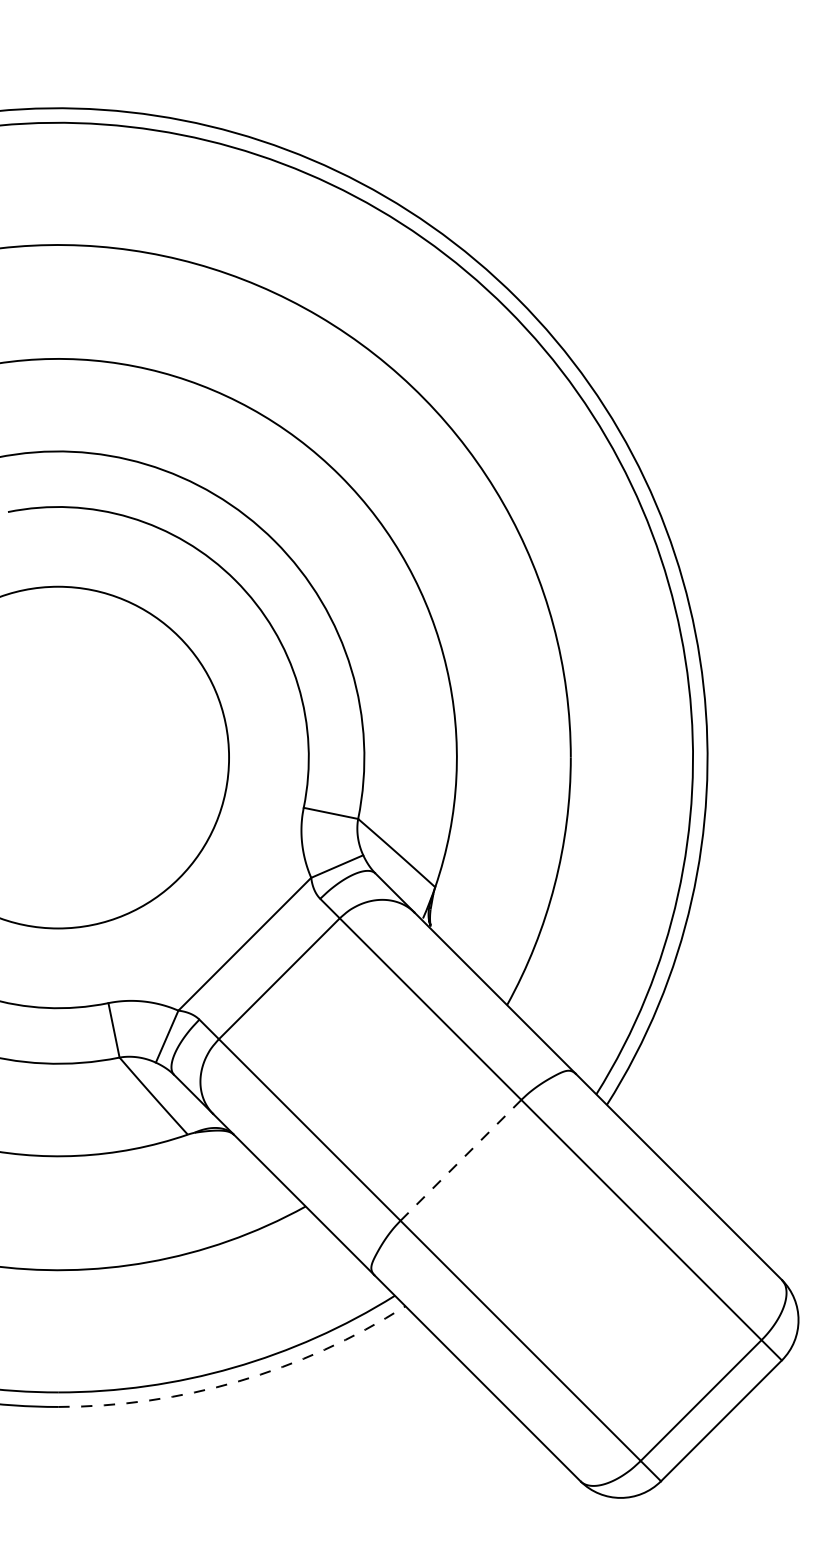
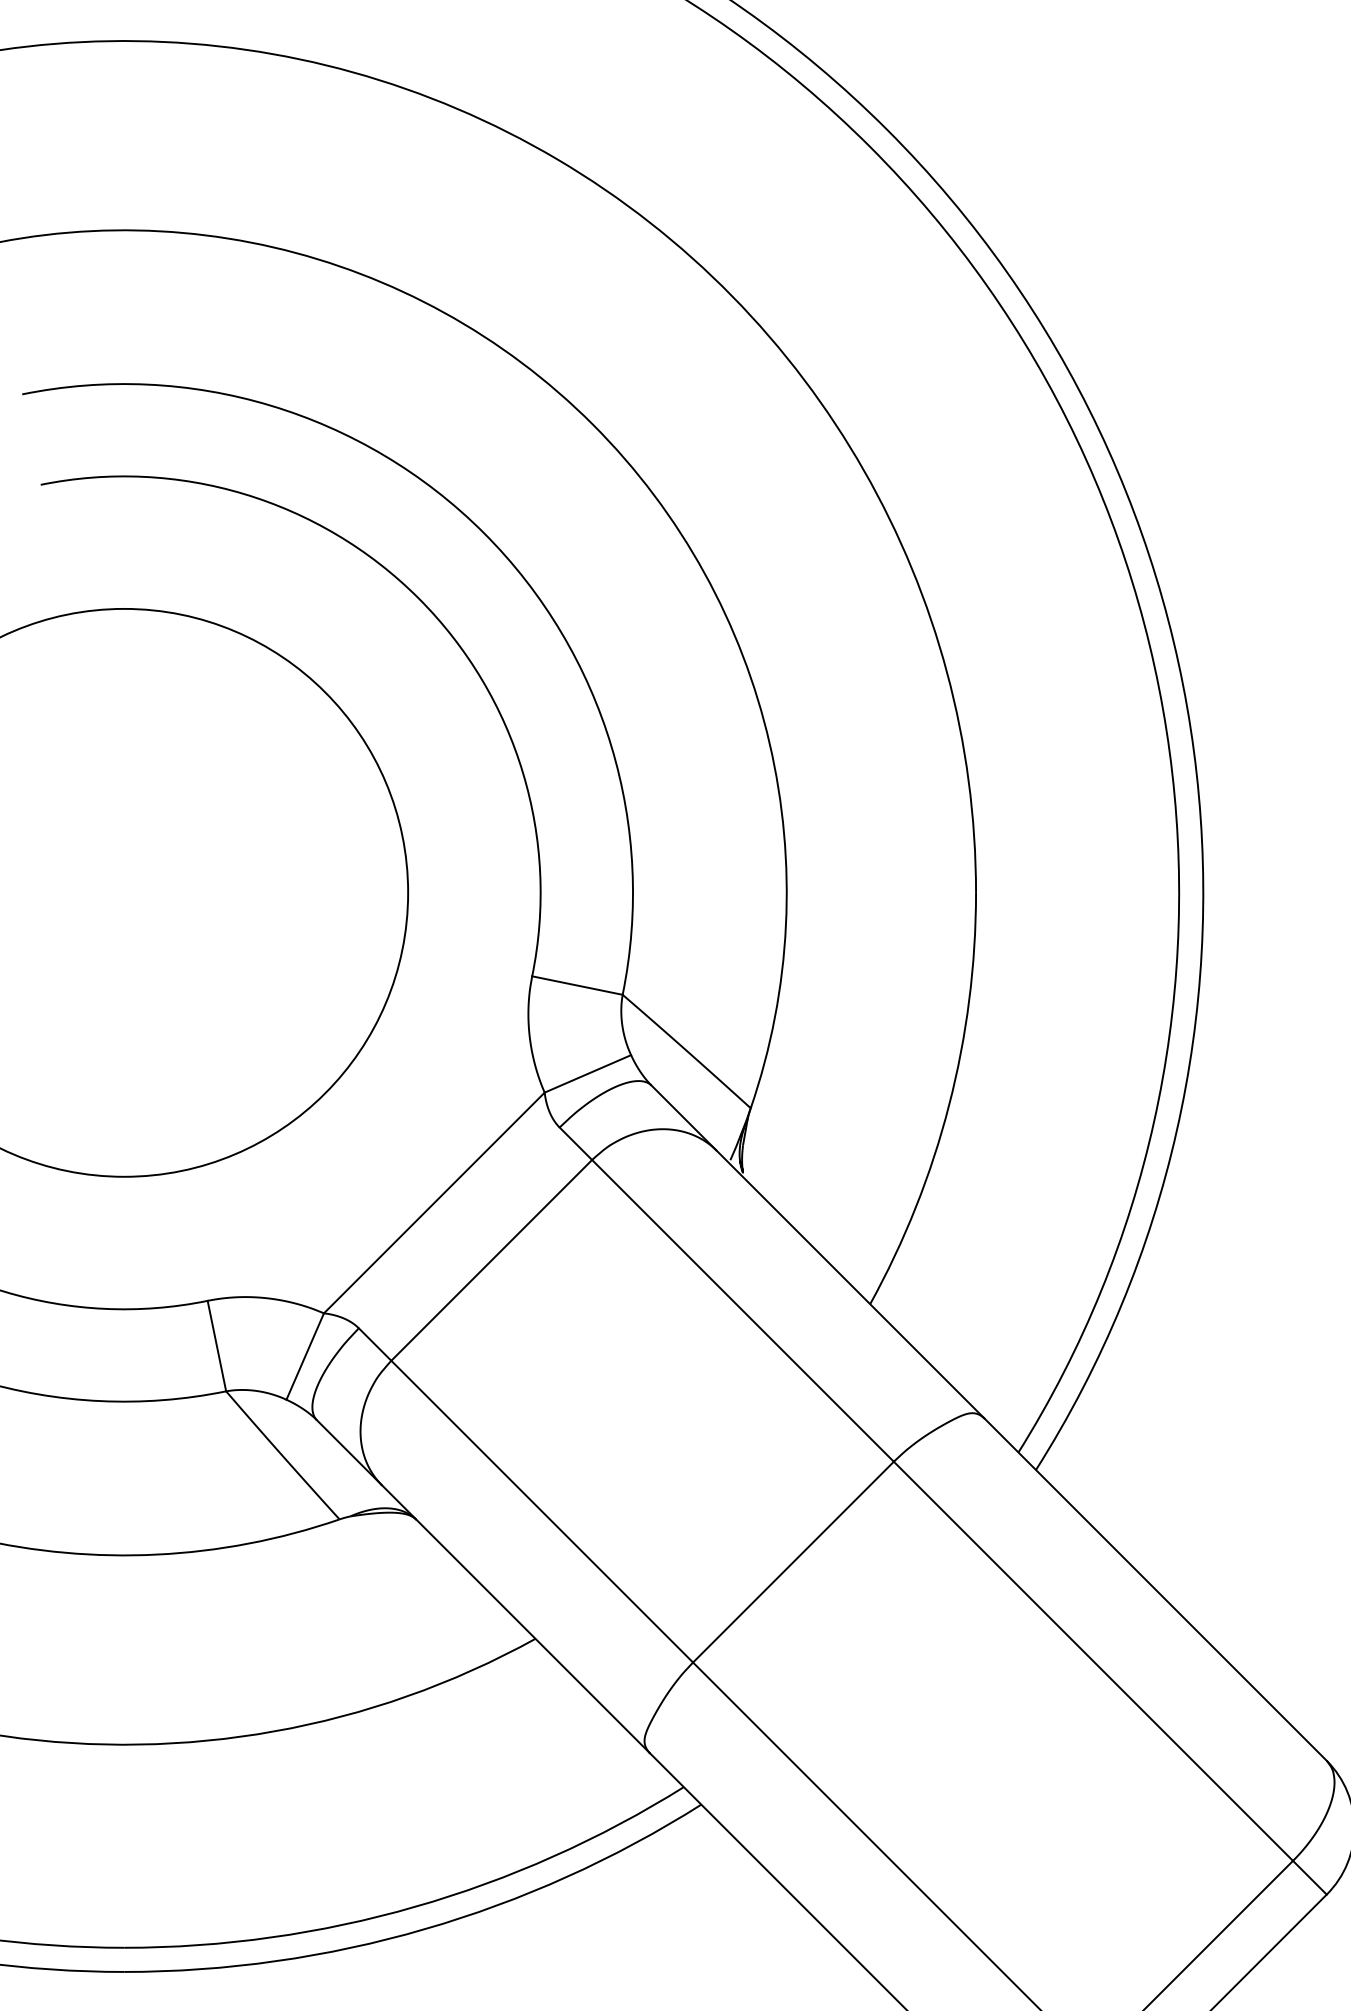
line: (460, 1160) -> (792, 1562), dashed -> solid
arc: (239, 1381) -> (425, 1929), dashed -> solid

